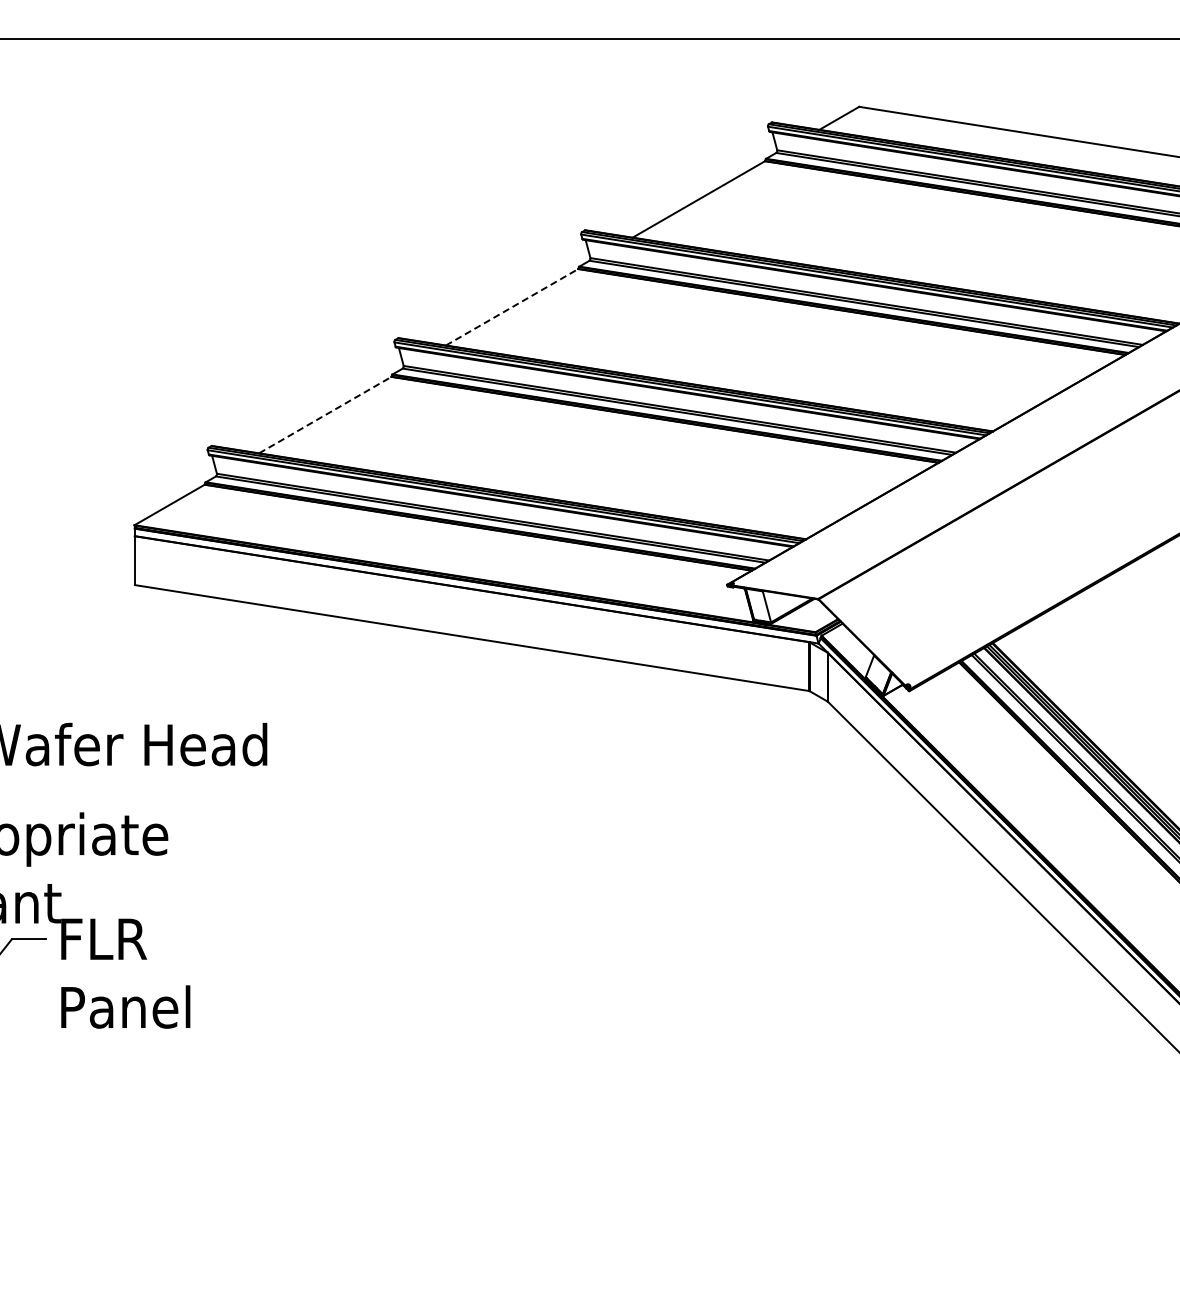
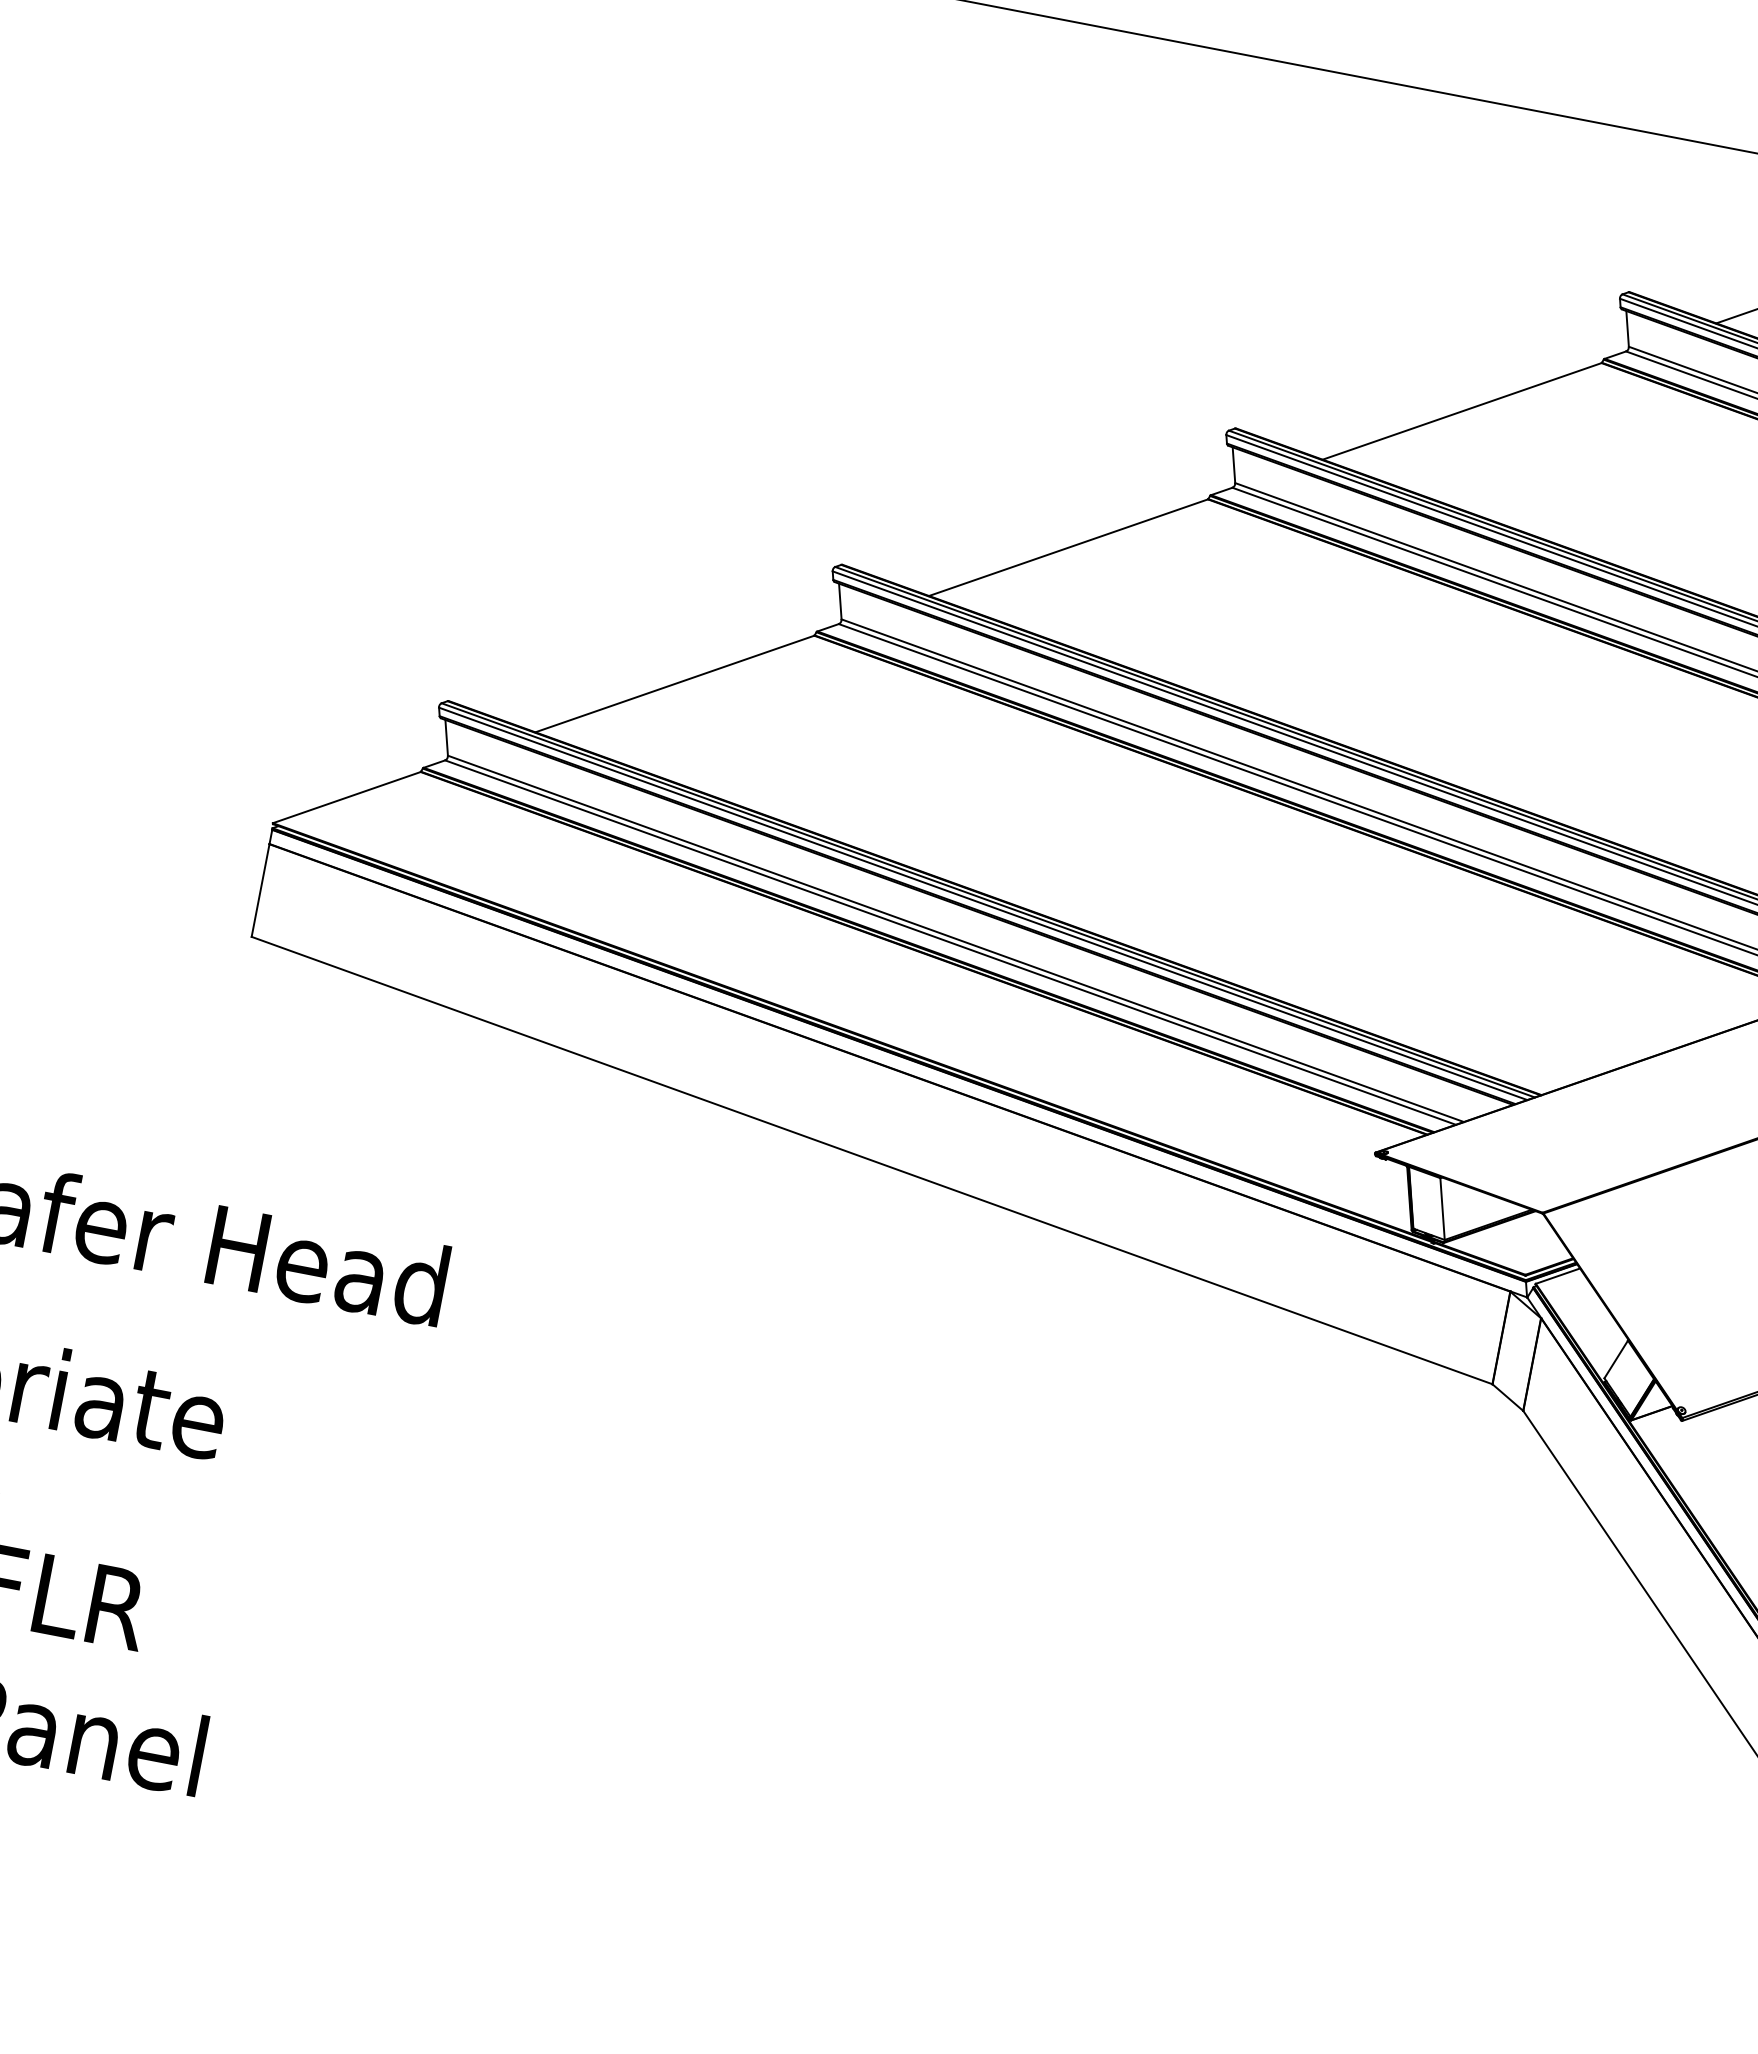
line: (512, 307) -> (1069, 548), dashed -> solid
line: (325, 414) -> (675, 682), dashed -> solid

